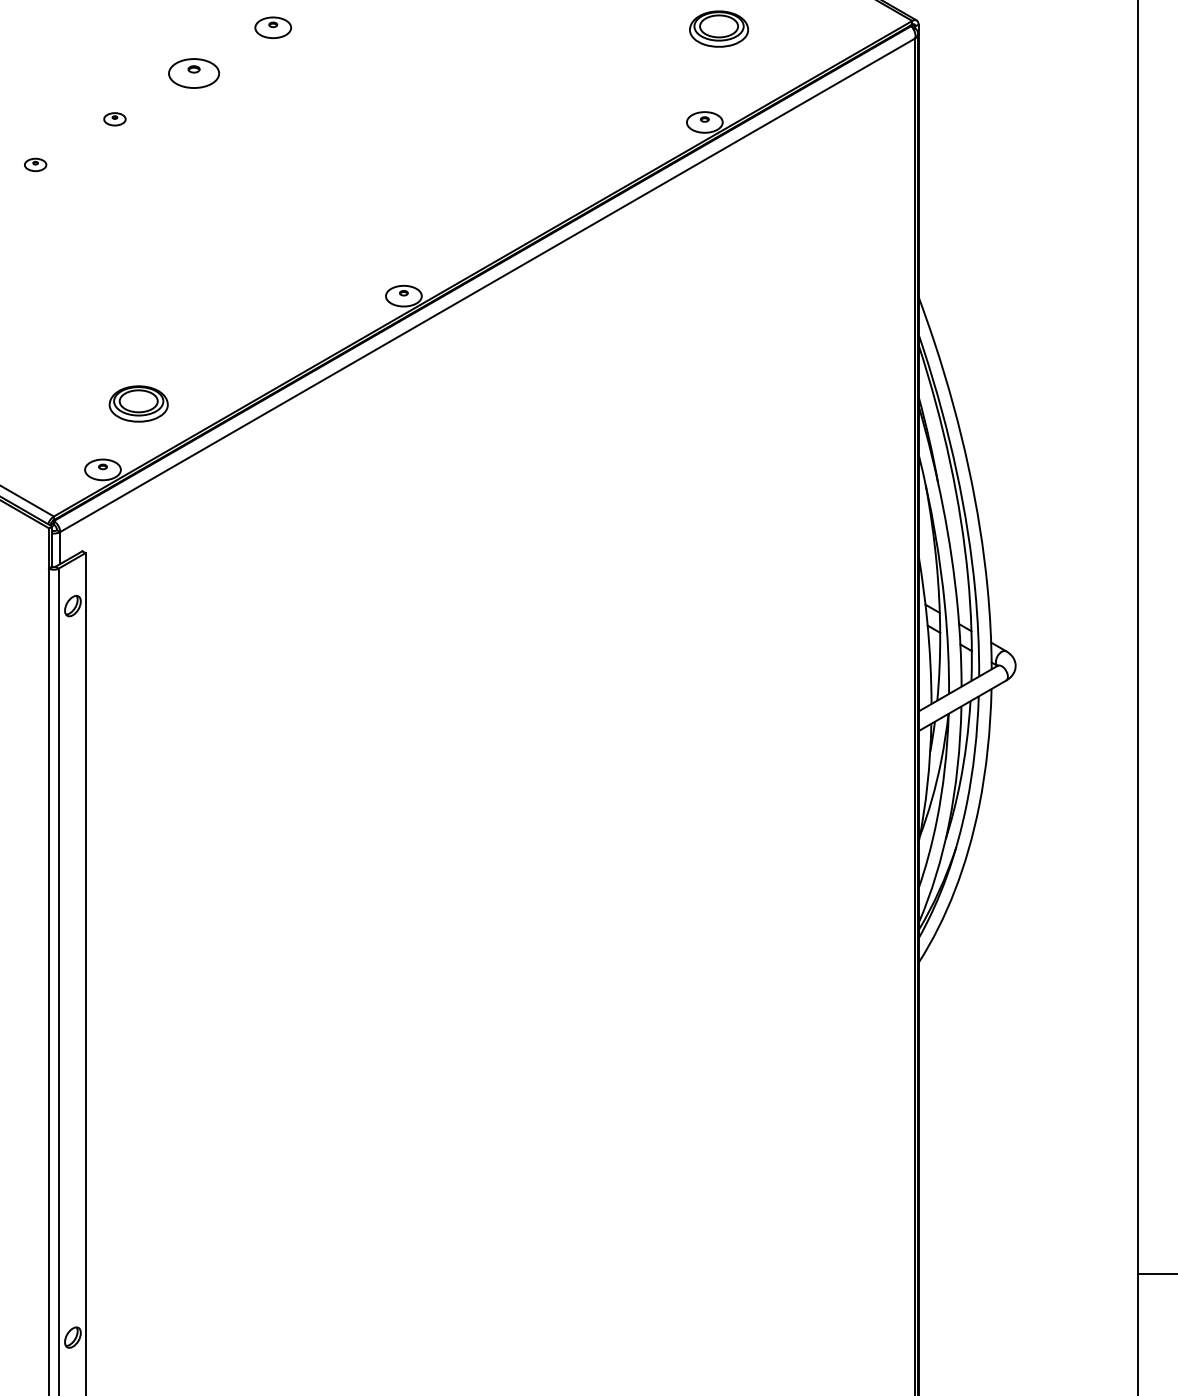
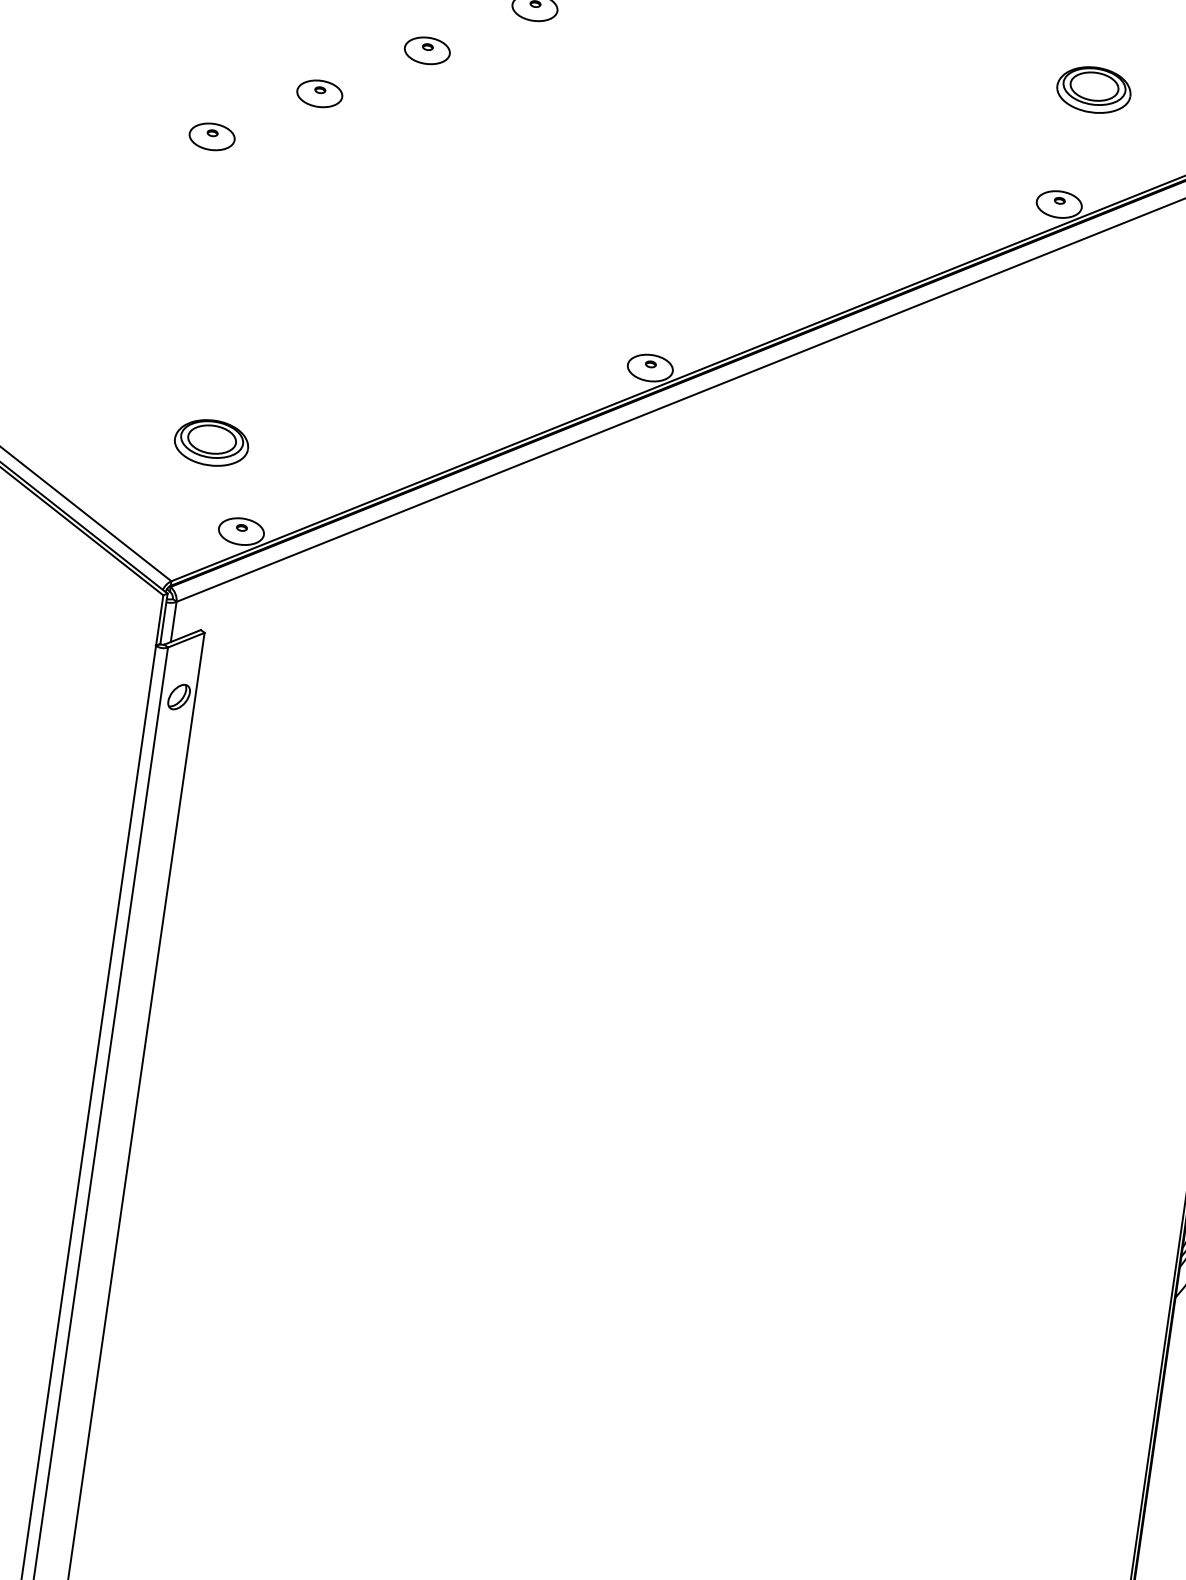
part: (193, 73) -> (426, 50), size x0.71
part: (114, 119) -> (319, 94), size x1.67
part: (35, 164) -> (211, 136), size x1.67
part: (138, 403) -> (211, 442), moved

